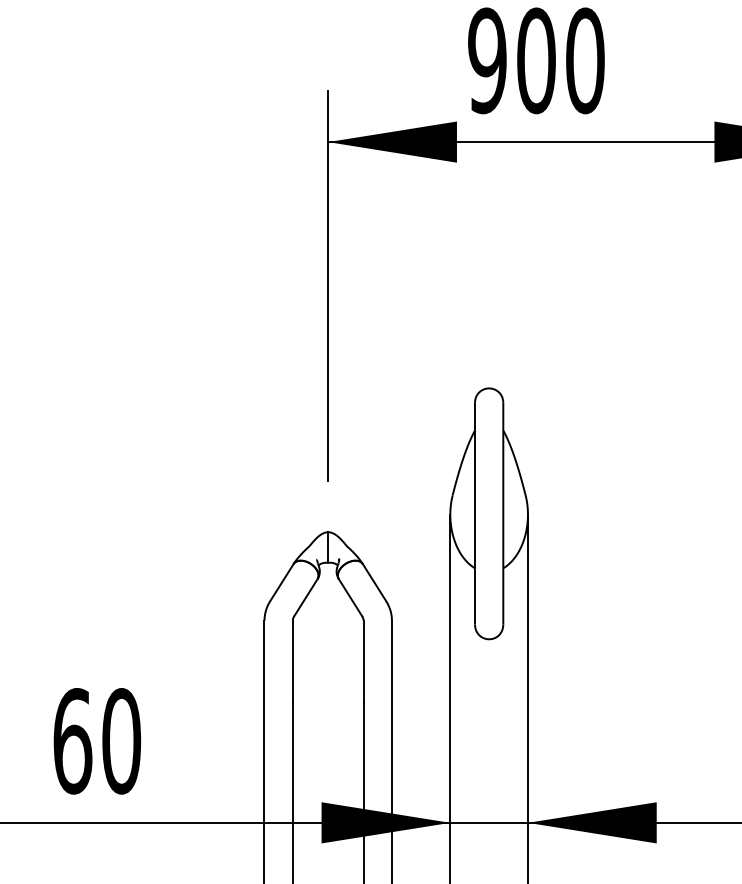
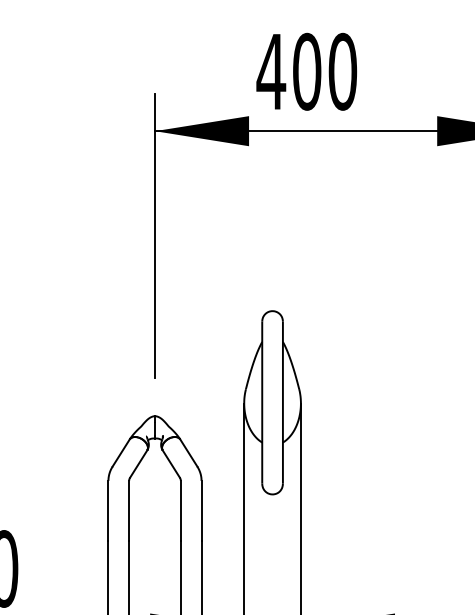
text: (487, 60) -> (271, 71), 900 -> 400

